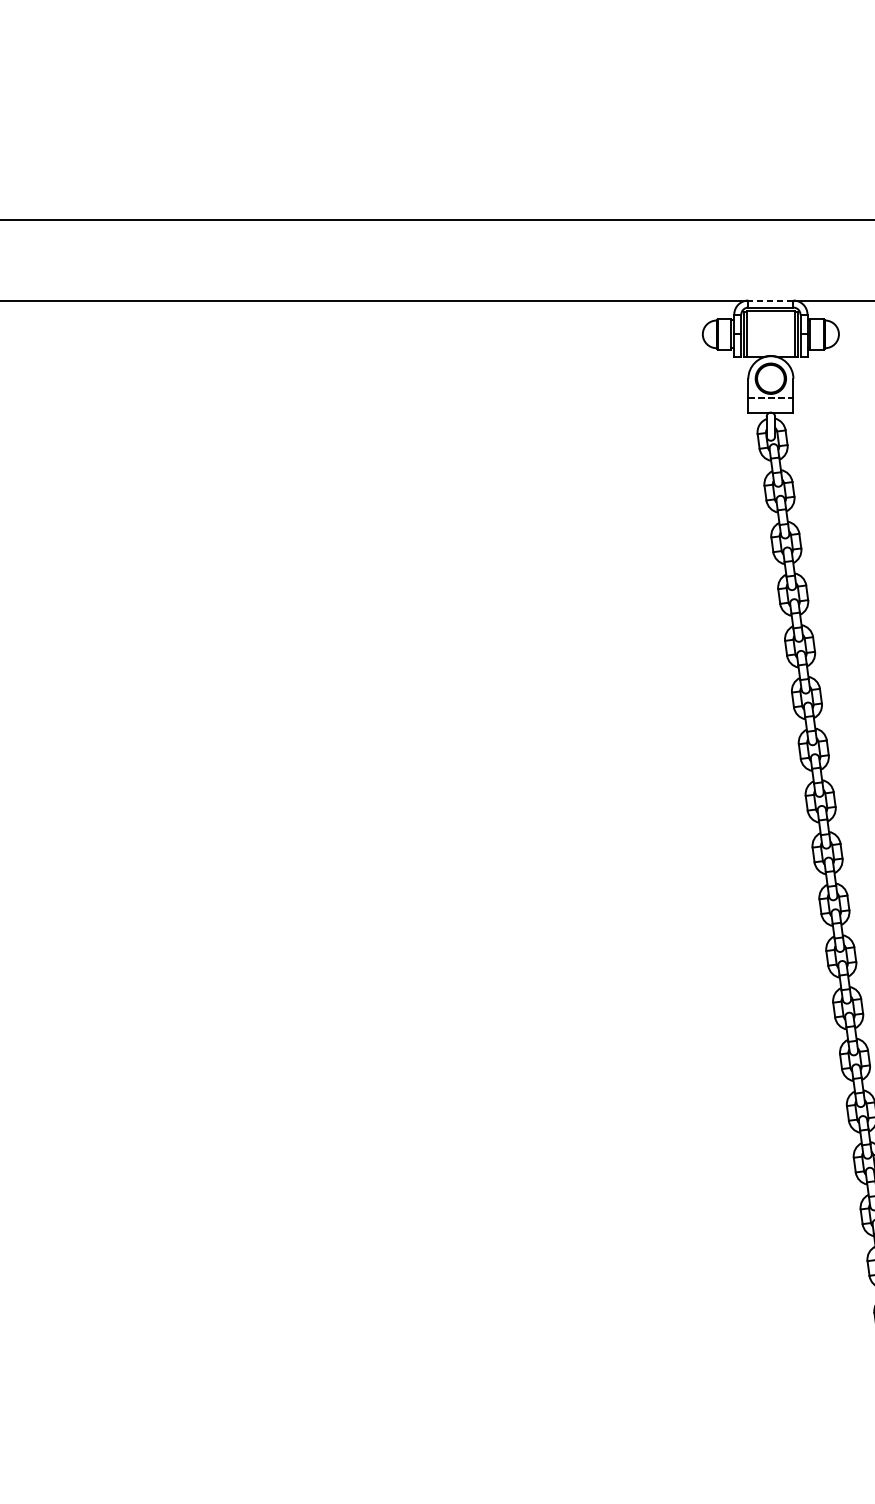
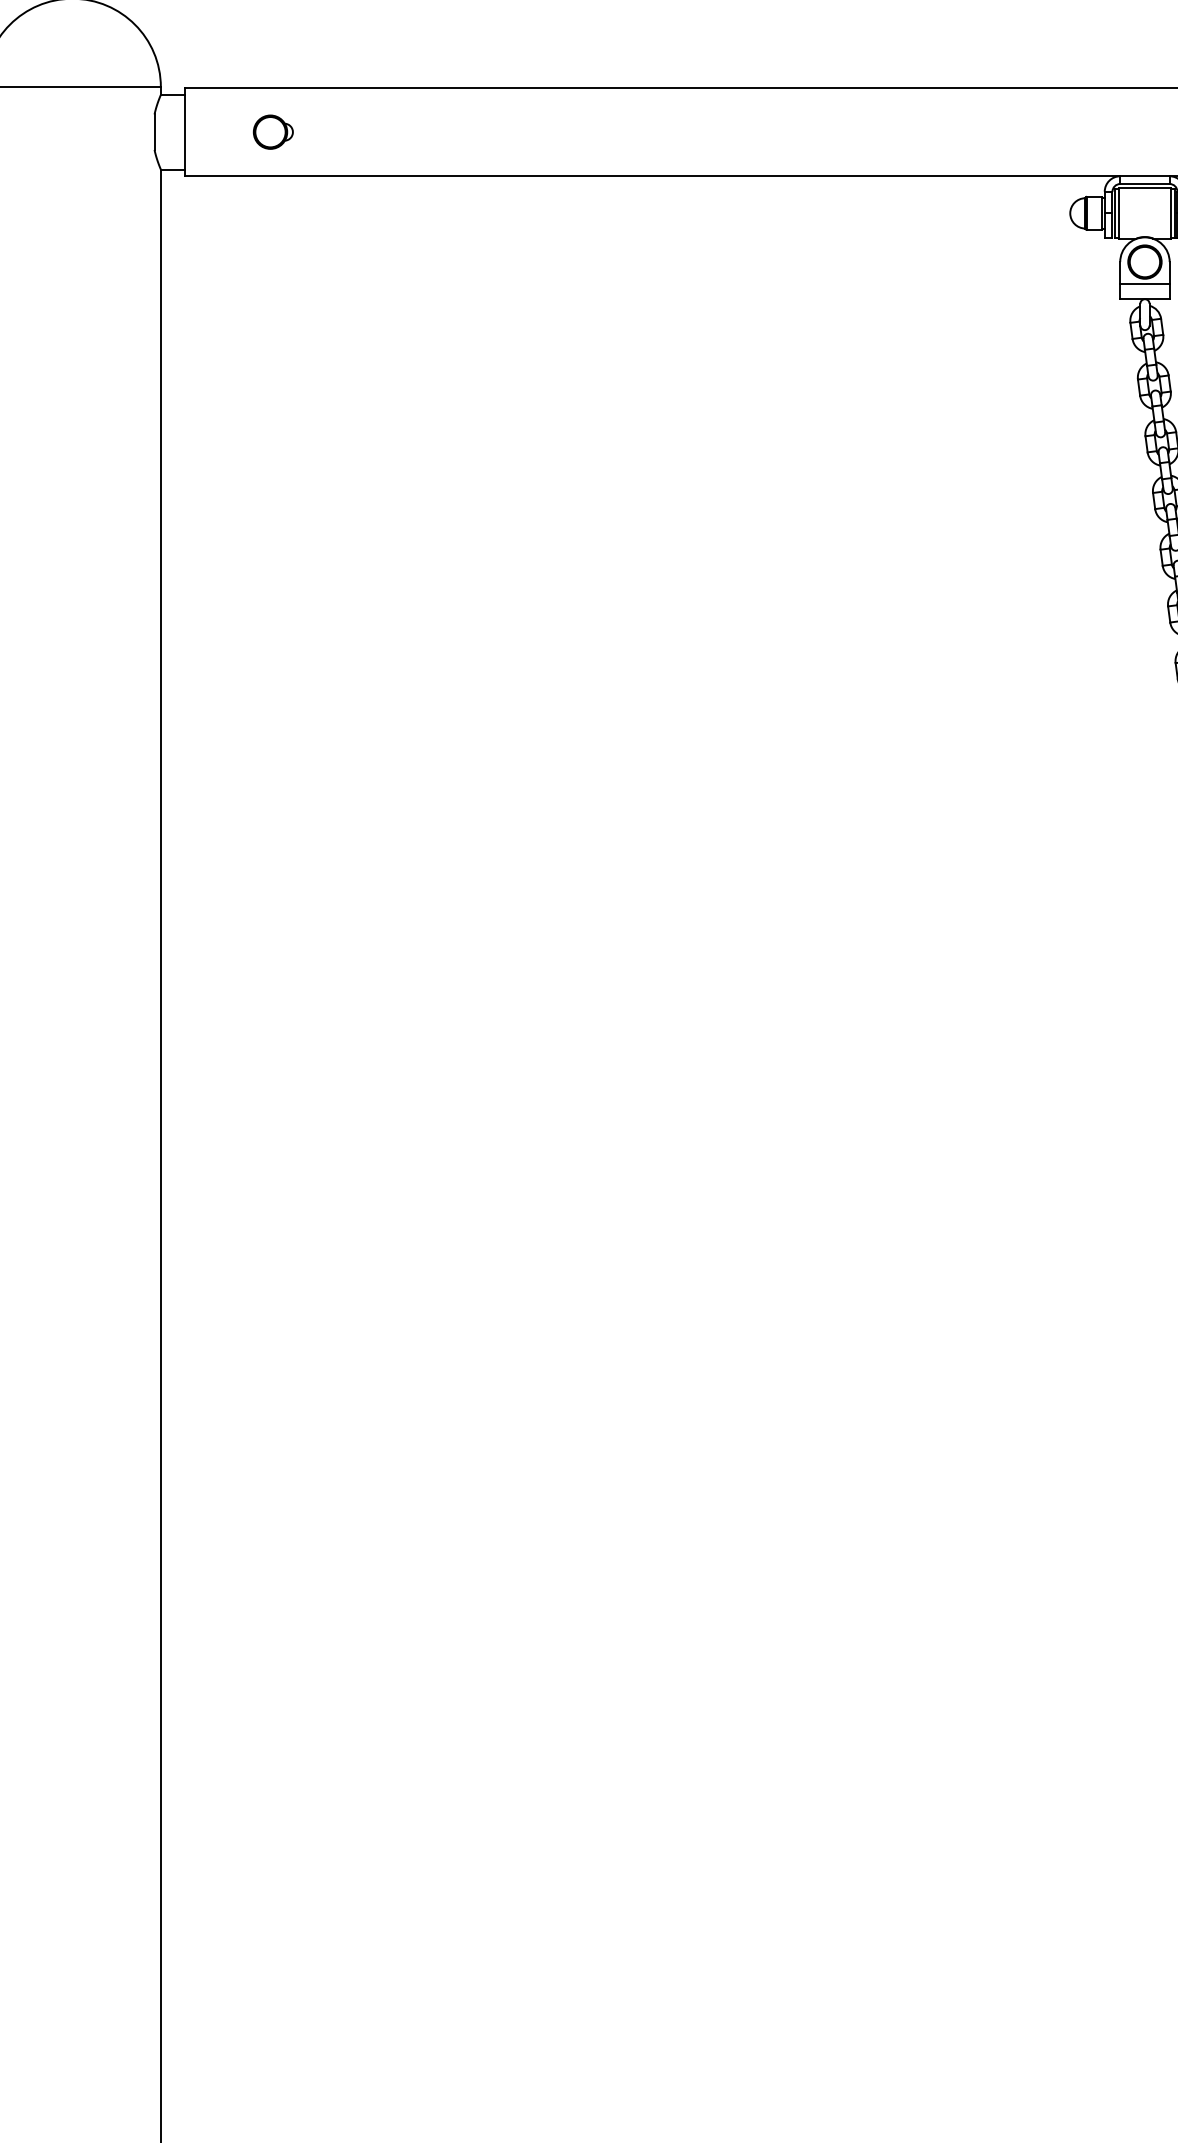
line: (770, 300) -> (1144, 176), dashed -> solid
line: (770, 398) -> (1144, 283), dashed -> solid

